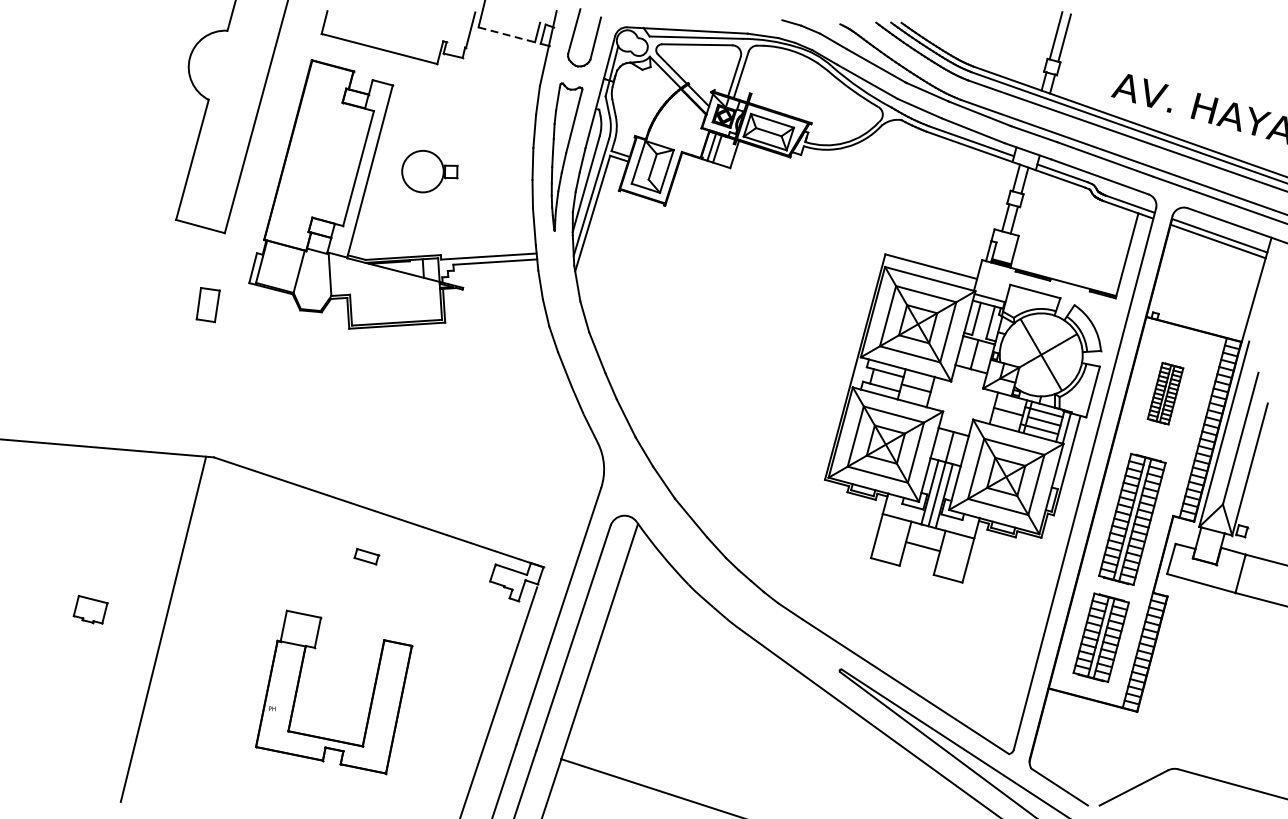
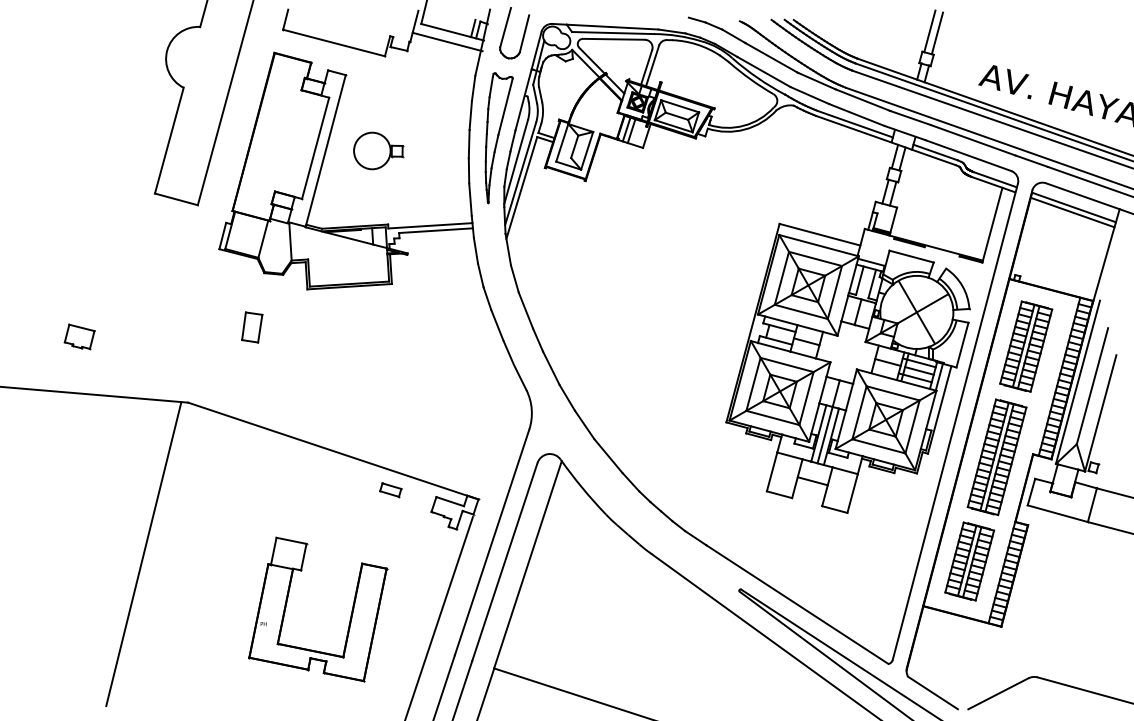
line: (509, 35) -> (448, 31), dashed -> solid
line: (508, 47) -> (447, 41), added
part: (208, 305) -> (252, 327), moved
part: (1165, 393) -> (1026, 346), size x1.67
part: (366, 557) -> (390, 490), moved
part: (90, 609) -> (79, 336), moved
part: (299, 684) -> (287, 602), moved

